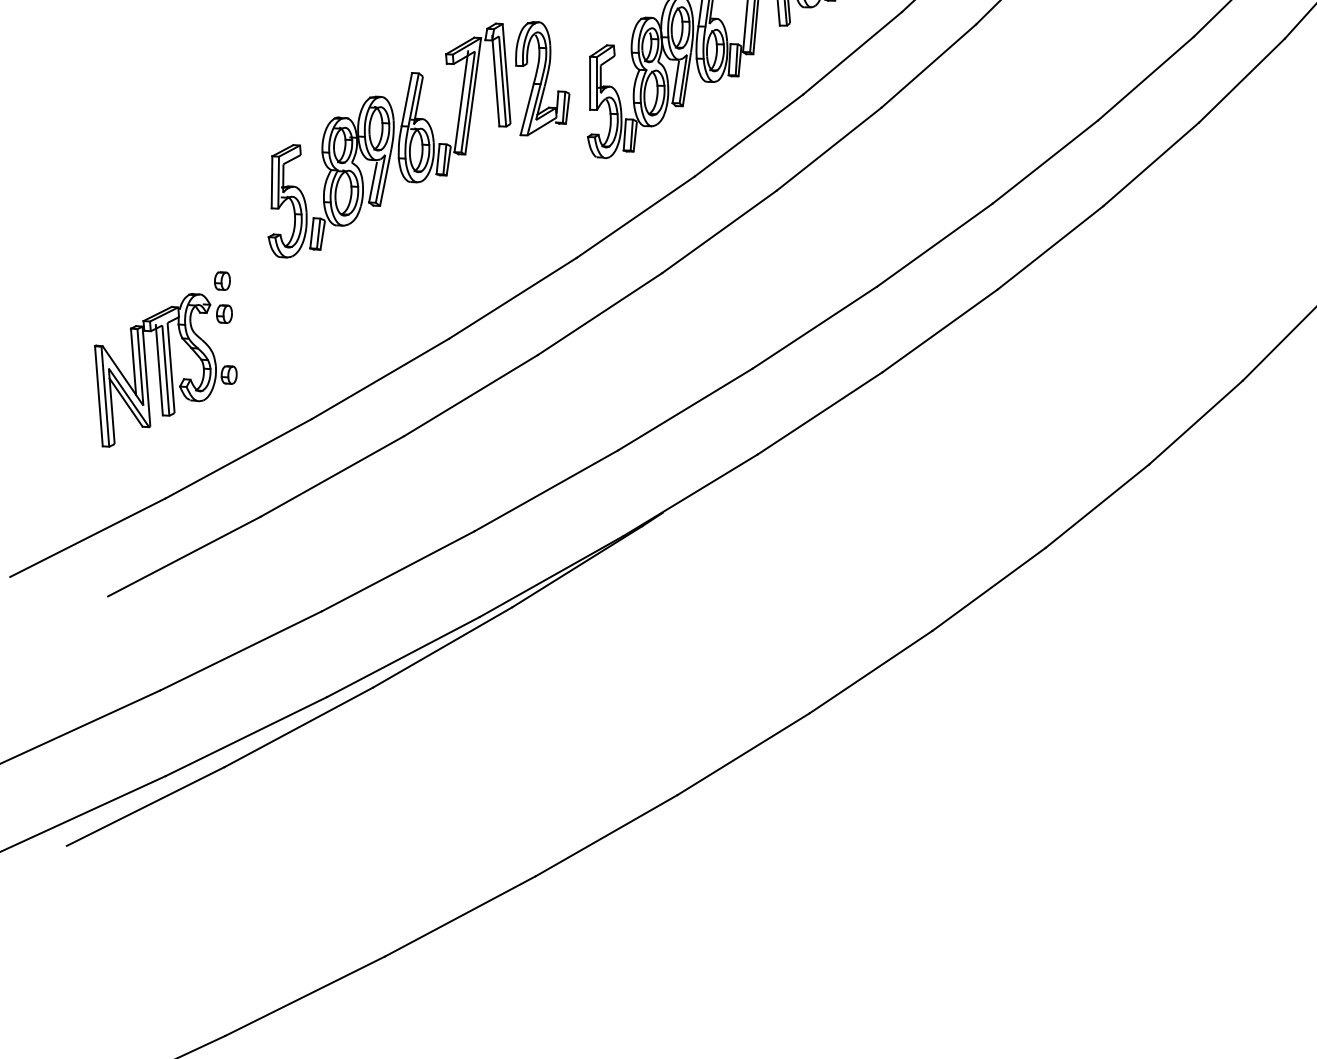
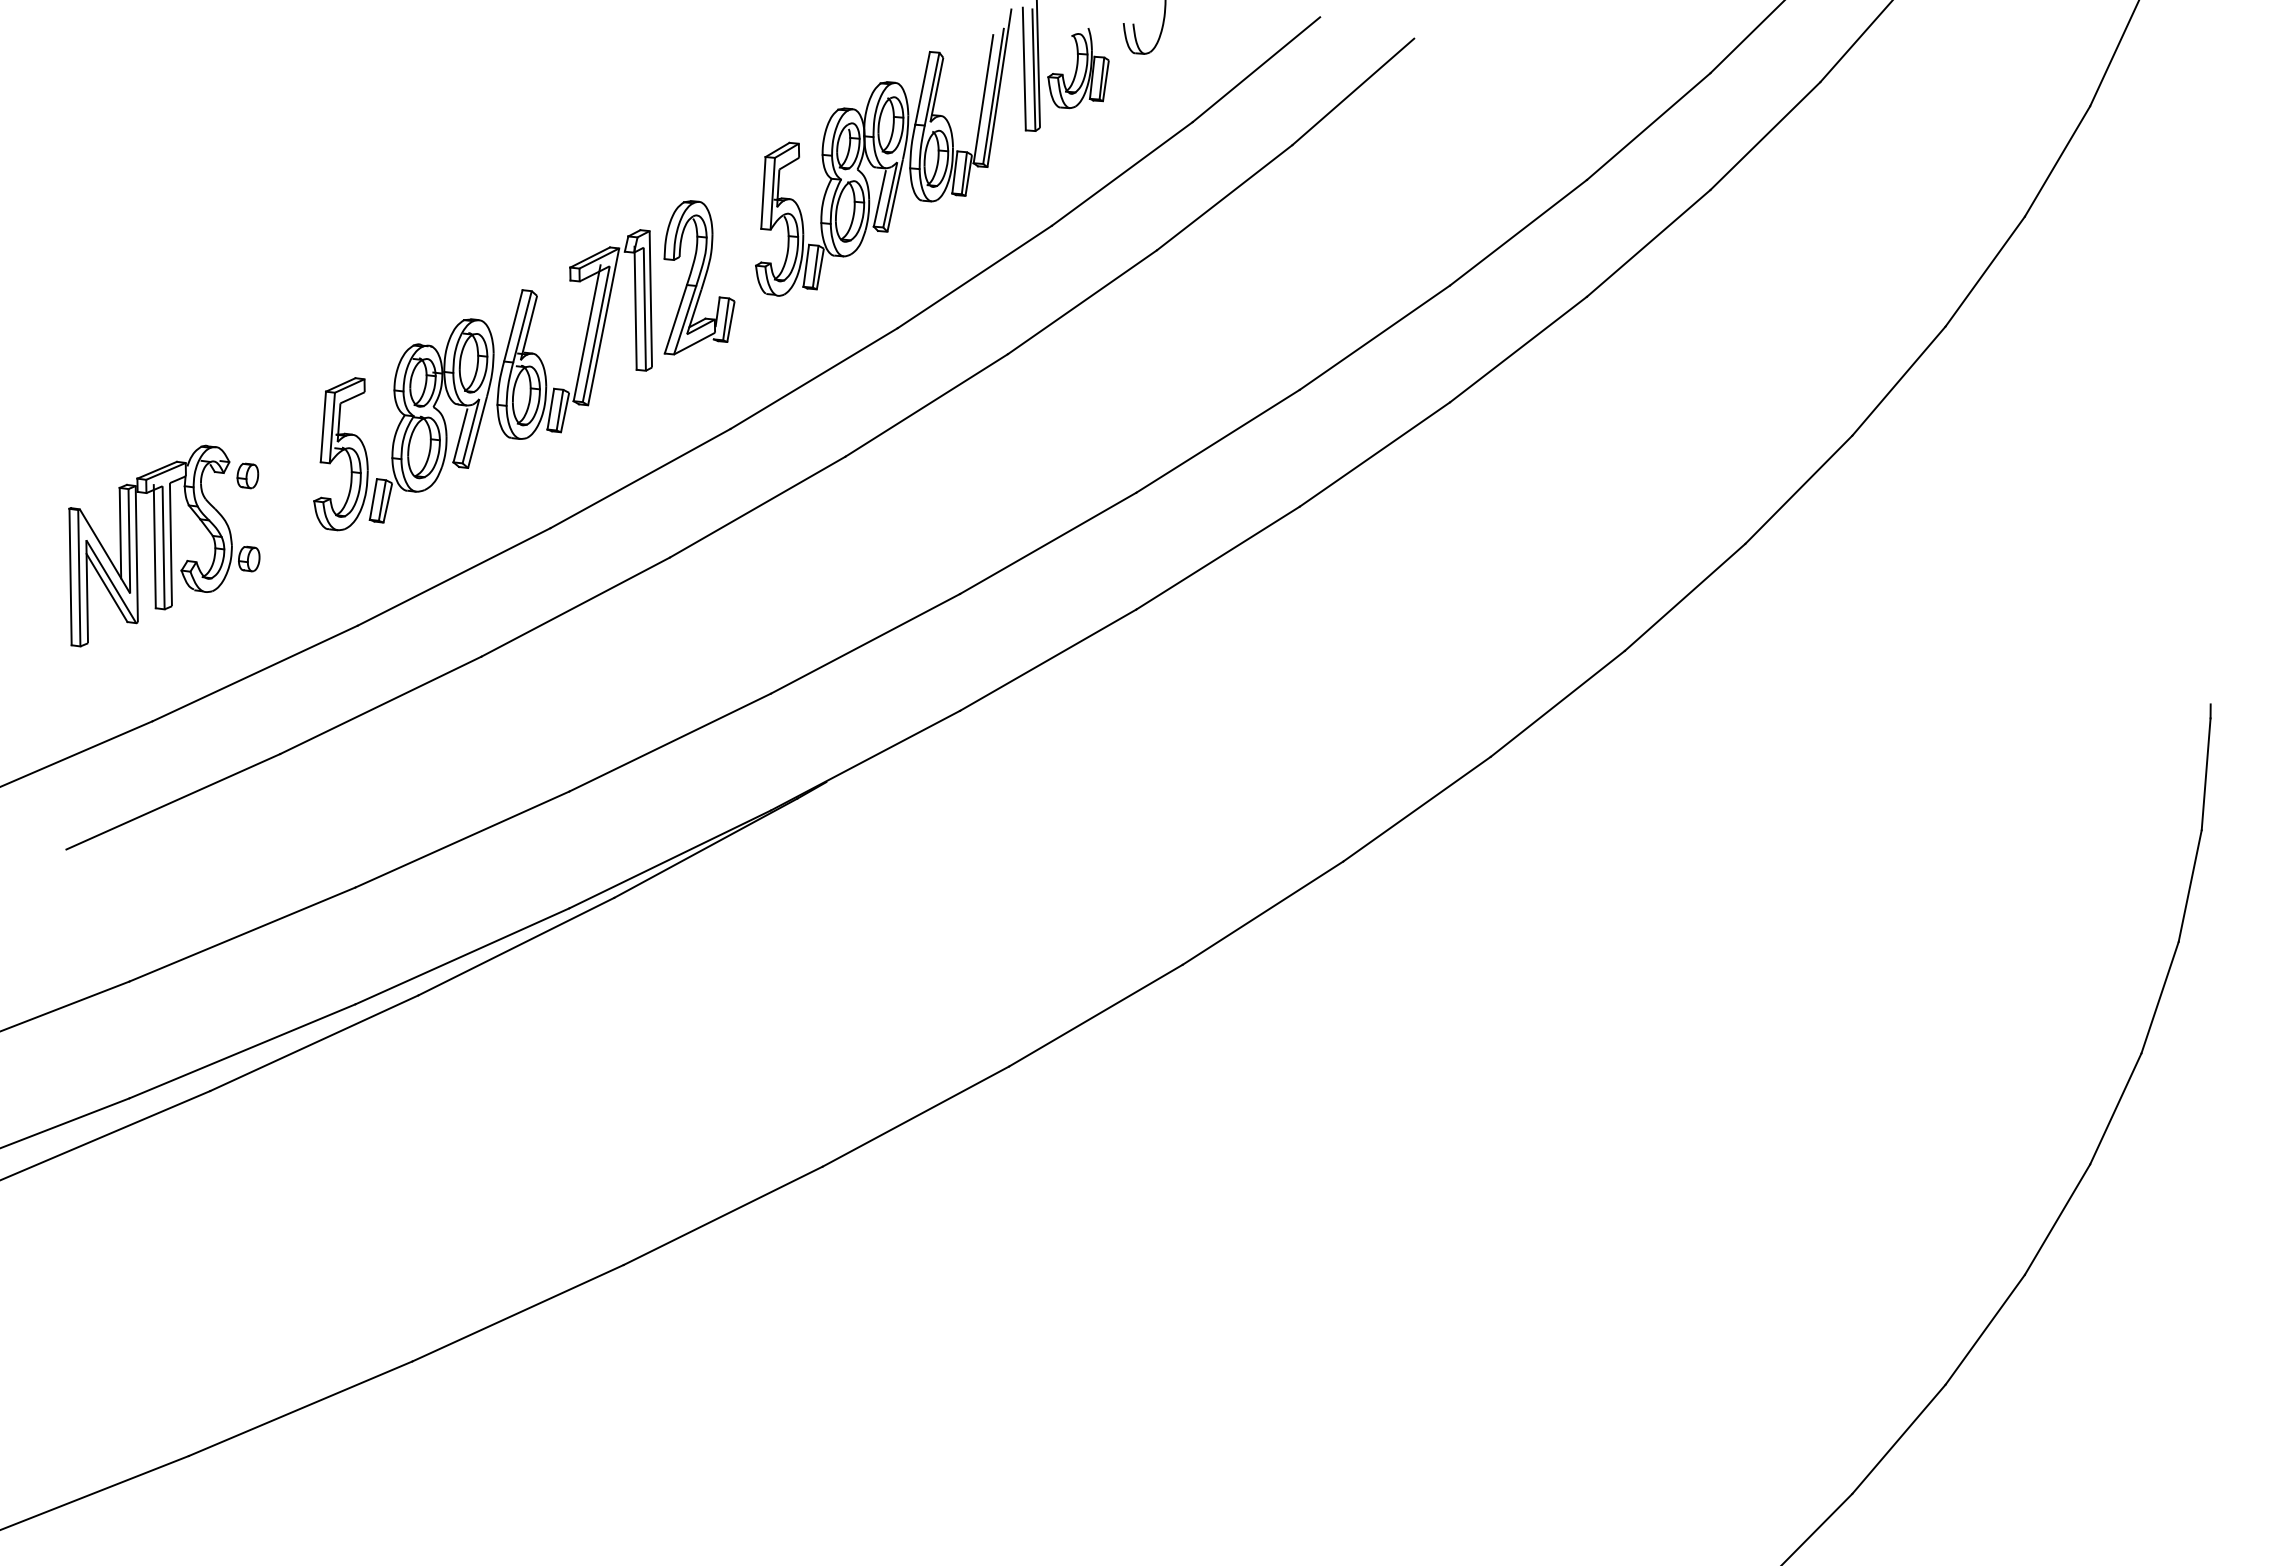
part: (542, 77) -> (699, 277), moved
part: (386, 141) -> (482, 380), moved
part: (222, 280) -> (247, 430), removed

